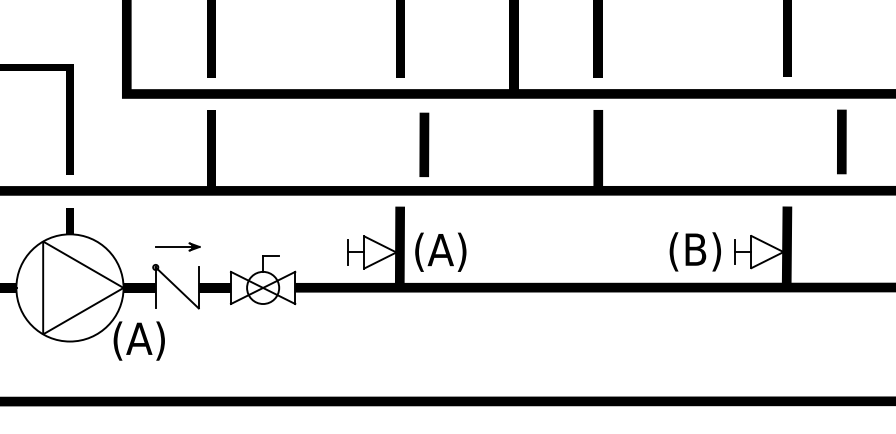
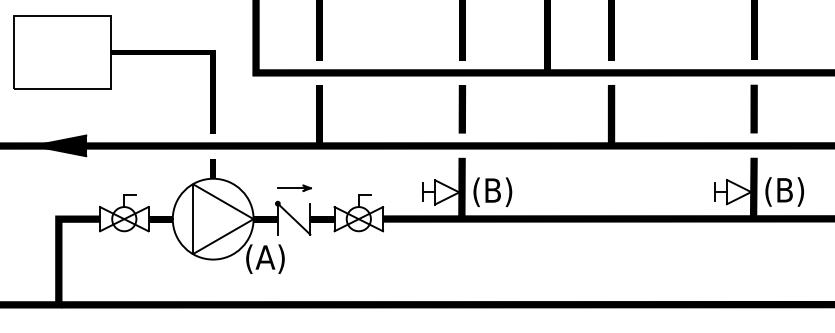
line: (840, 141) -> (753, 108), moved
line: (423, 145) -> (461, 109), moved
text: (440, 249) -> (492, 190), (A) -> (B)
text: (695, 251) -> (784, 191), moved

